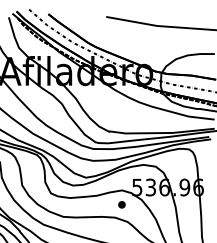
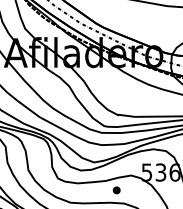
part: (121, 204) -> (116, 190), moved

